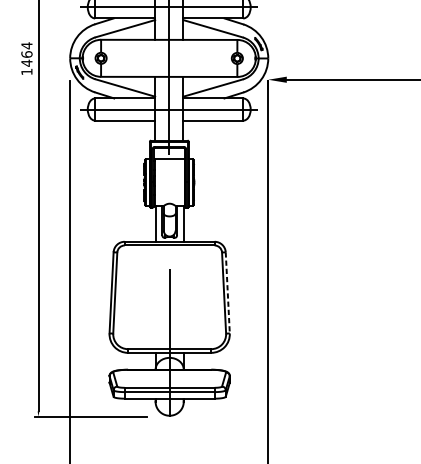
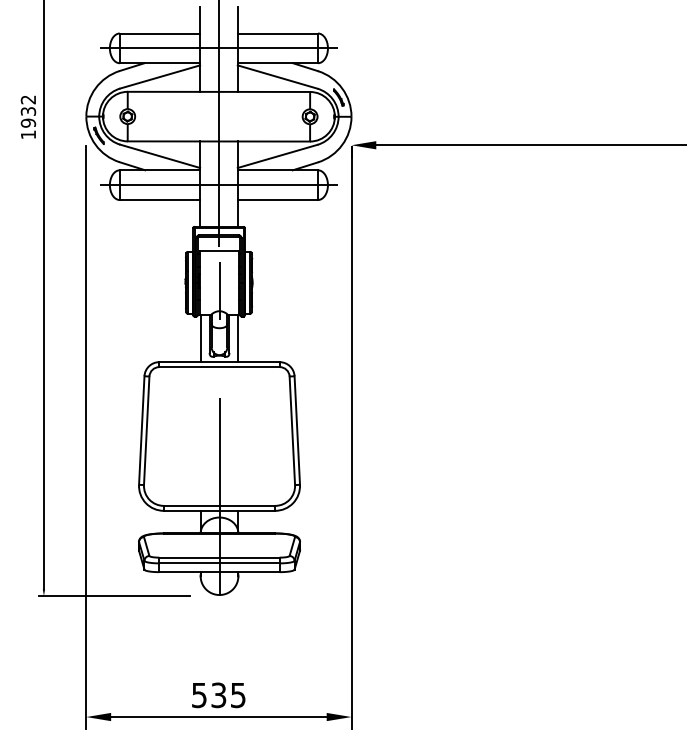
text: (26, 54) -> (28, 111), 1464 -> 1932
line: (169, 188) -> (219, 290), added
line: (227, 293) -> (297, 431), dashed -> solid

